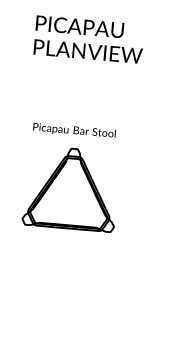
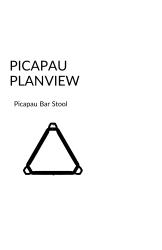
text: (88, 38) -> (44, 72), moved
part: (70, 188) -> (52, 148), moved

